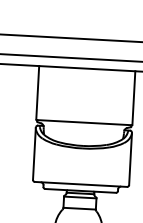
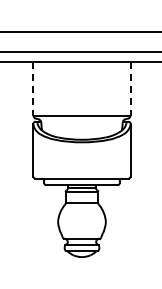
line: (37, 92) -> (33, 88), solid -> dashed
line: (133, 97) -> (130, 88), solid -> dashed

